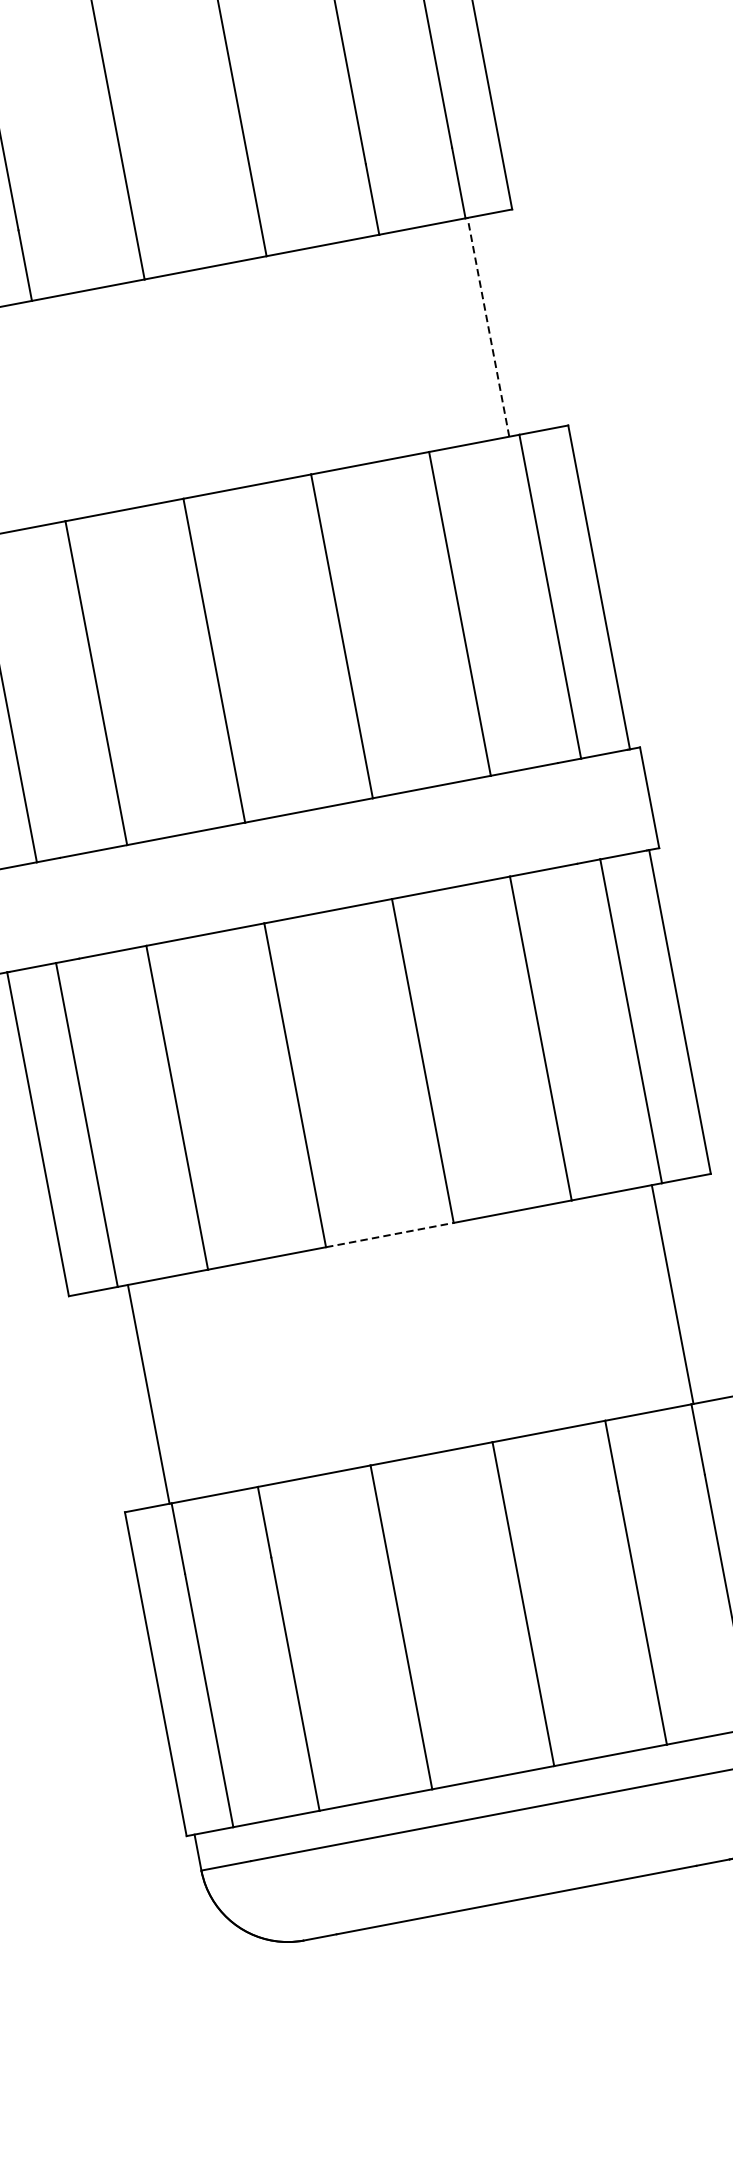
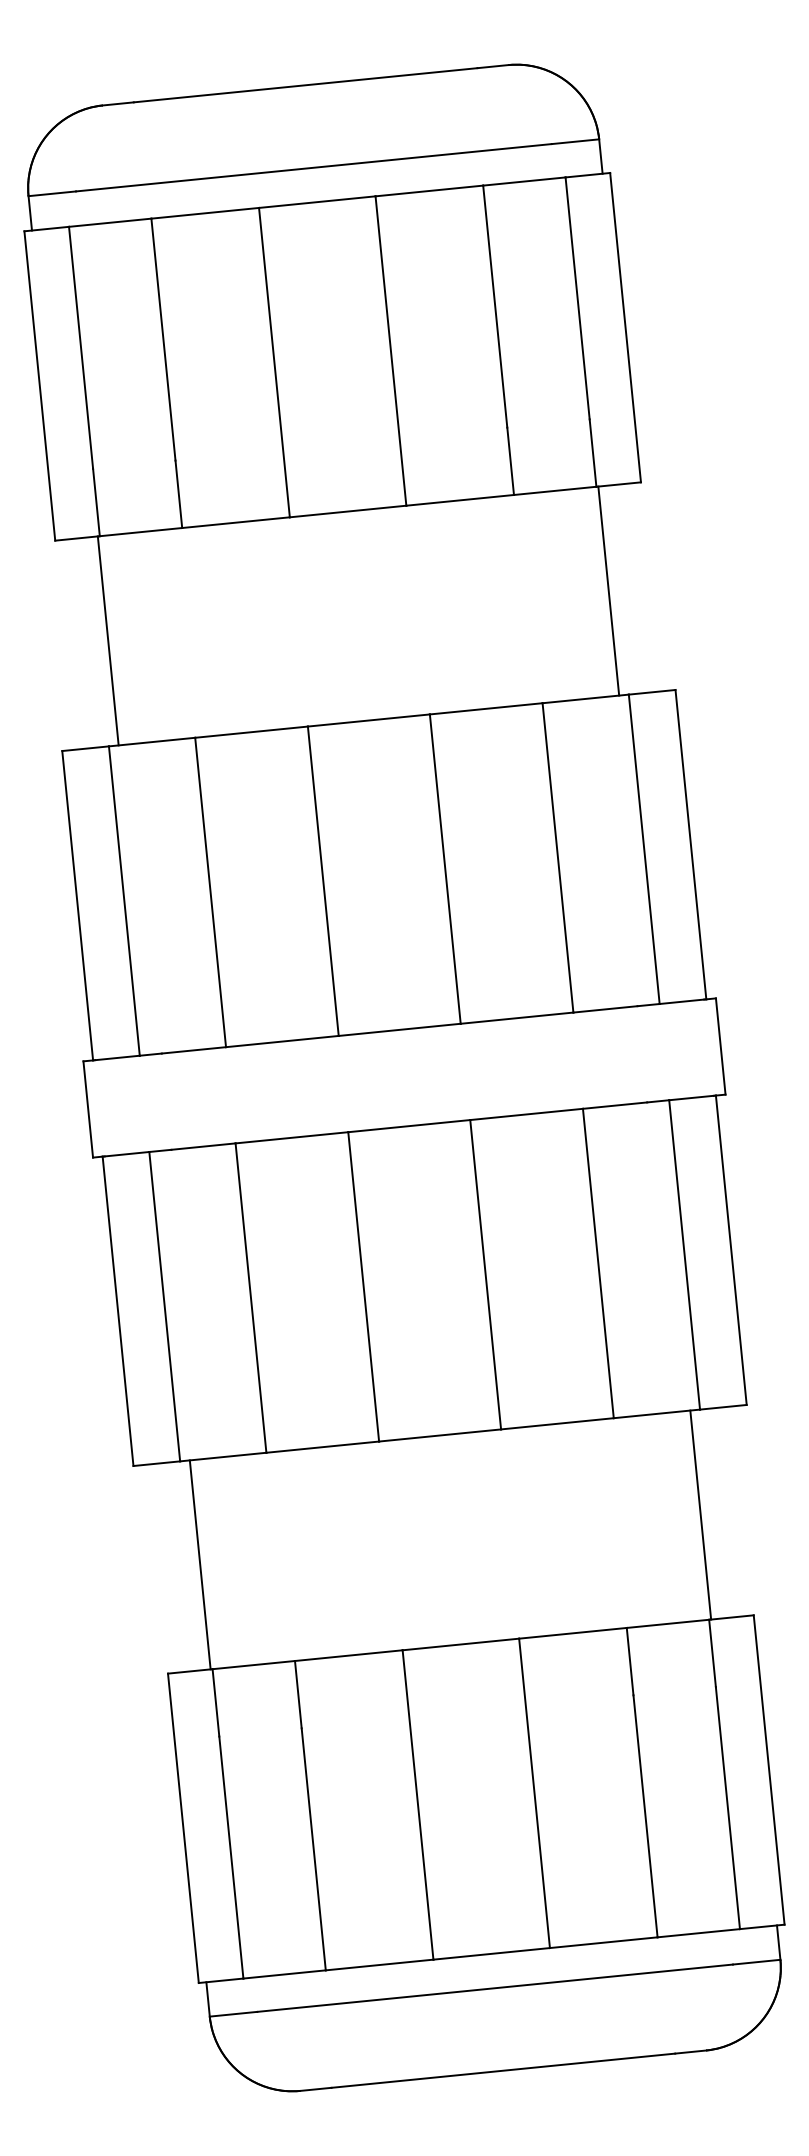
line: (488, 326) -> (608, 590), dashed -> solid
line: (390, 1235) -> (440, 1435), dashed -> solid

